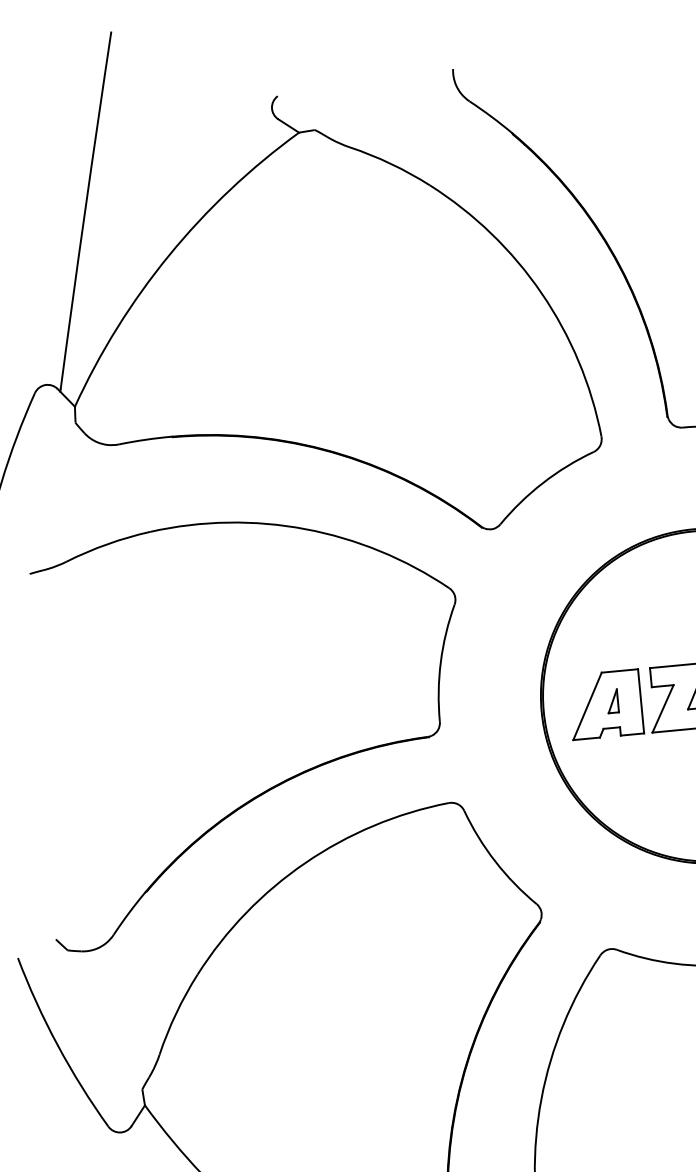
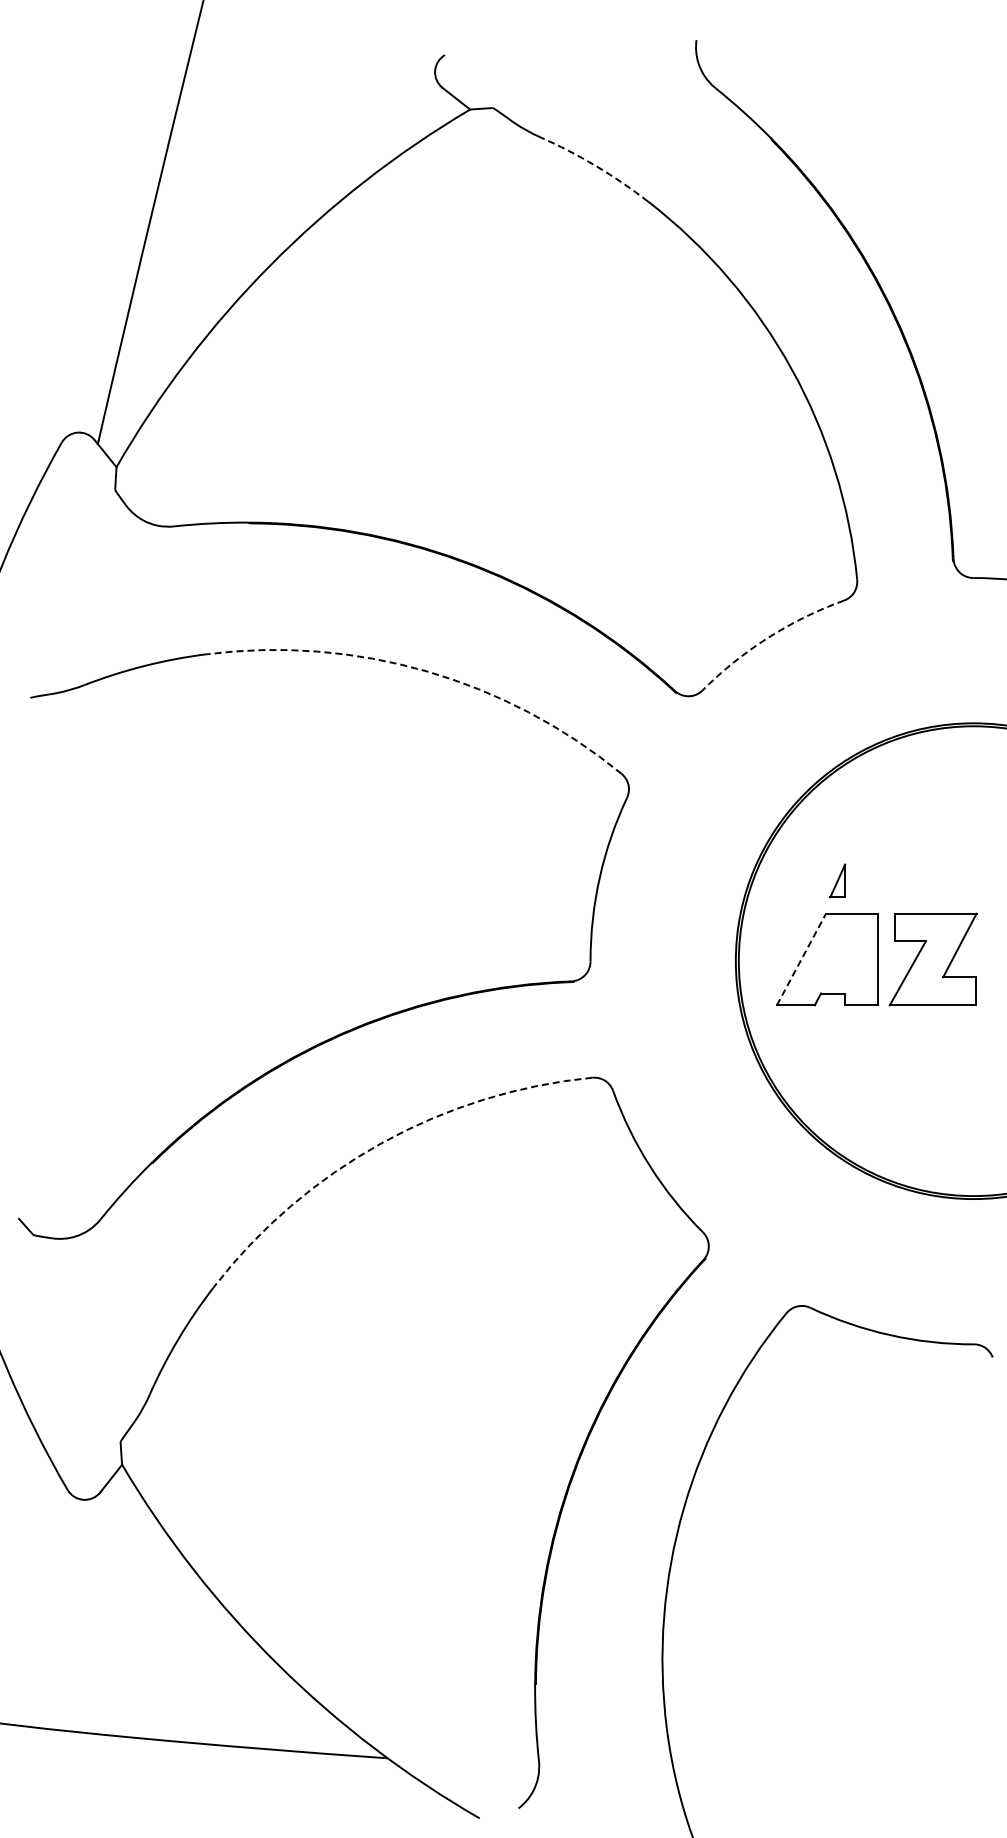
arc: (391, 164) -> (596, 166), solid -> dashed
arc: (543, 482) -> (768, 637), solid -> dashed
arc: (305, 529) -> (426, 671), solid -> dashed
part: (612, 701) -> (837, 880), moved
line: (587, 706) -> (801, 959), solid -> dashed
arc: (305, 863) -> (381, 1143), solid -> dashed

